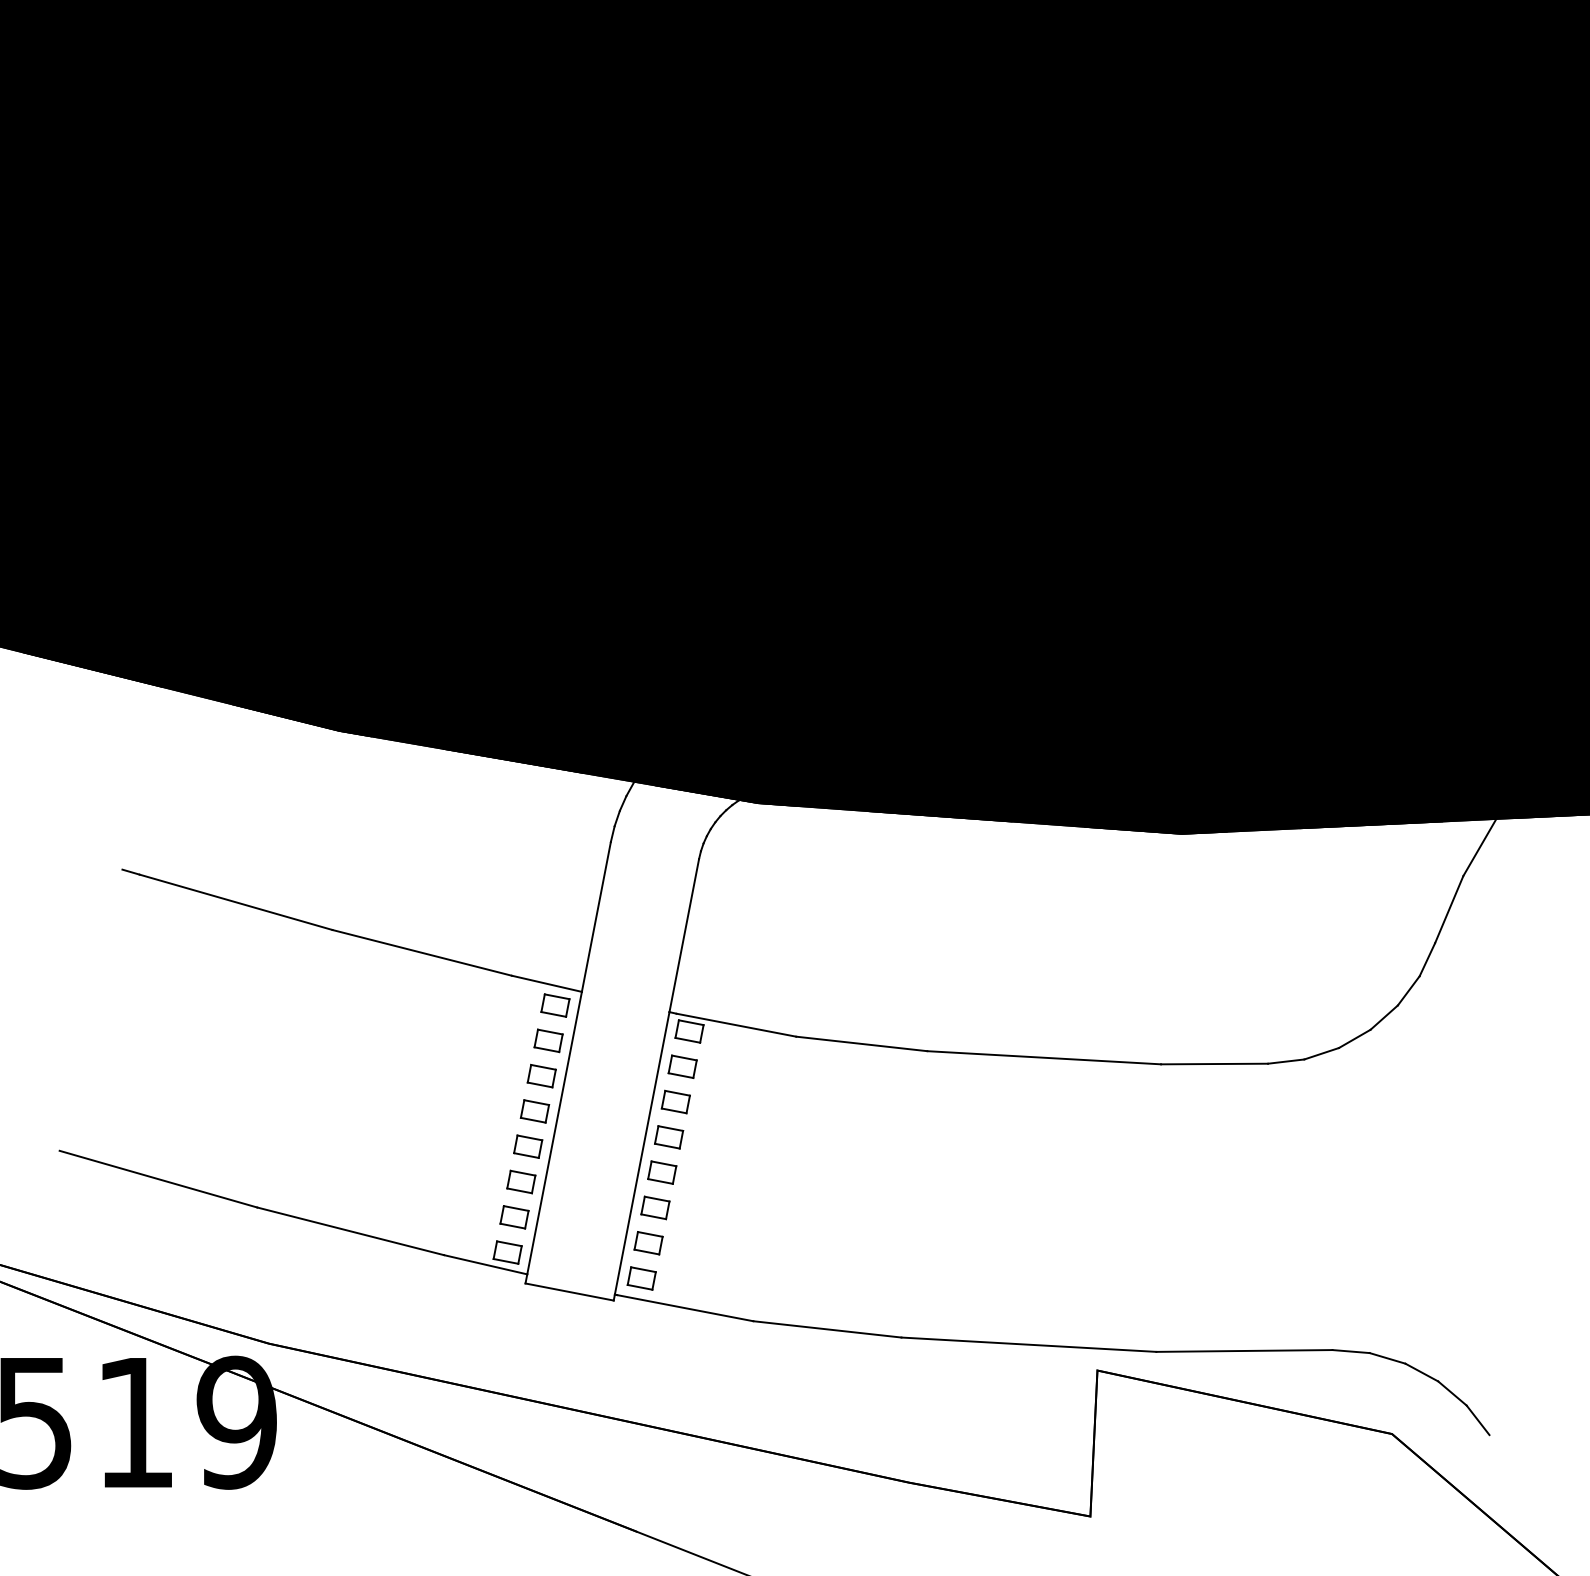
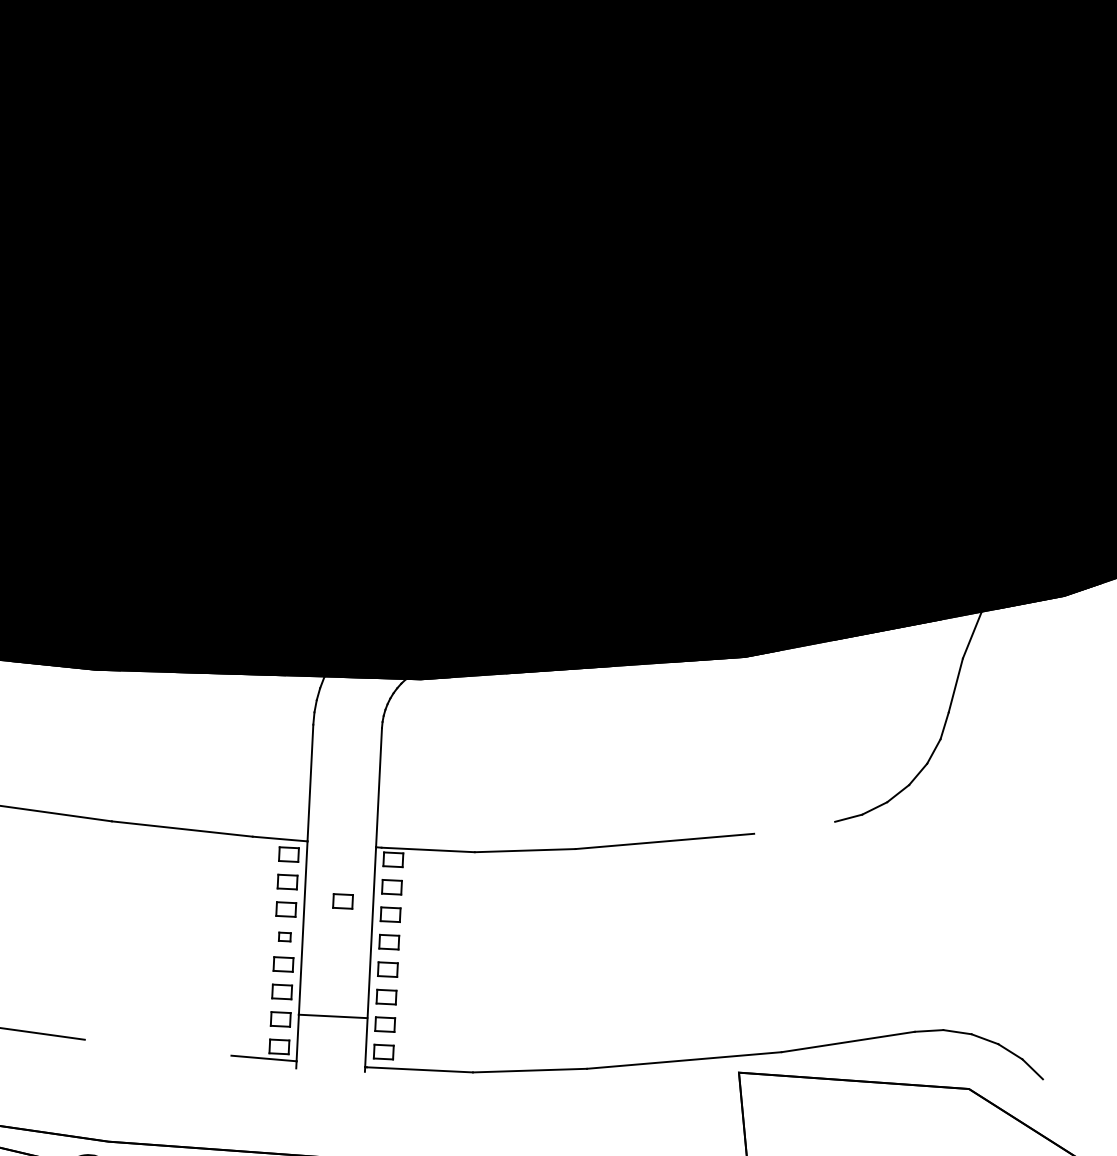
line: (1214, 1063) -> (794, 827), removed
part: (616, 1075) -> (342, 900), added
part: (534, 1111) -> (284, 937), size x0.6
line: (350, 1231) -> (158, 1047), removed
line: (569, 1291) -> (332, 1016), moved

